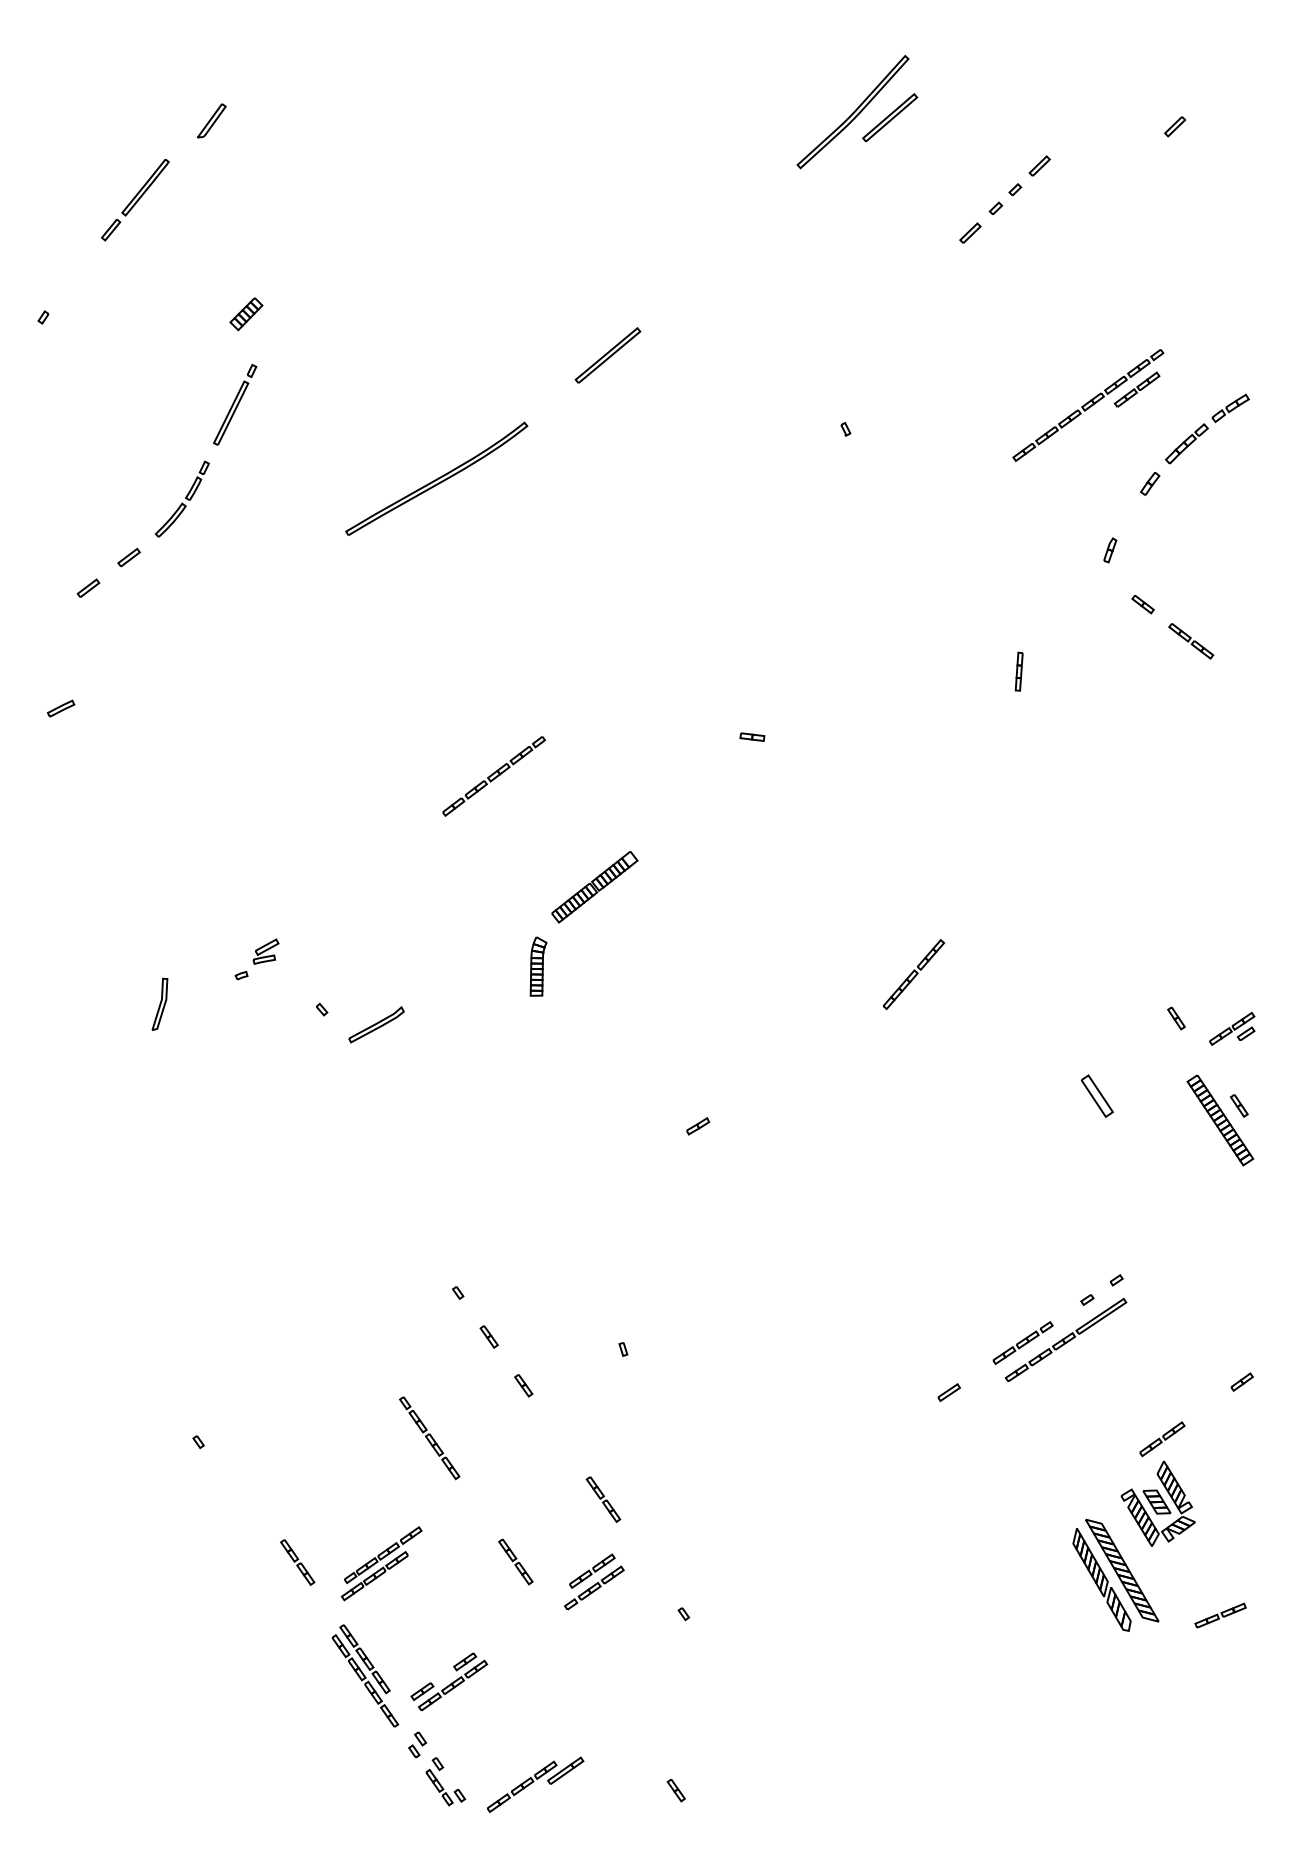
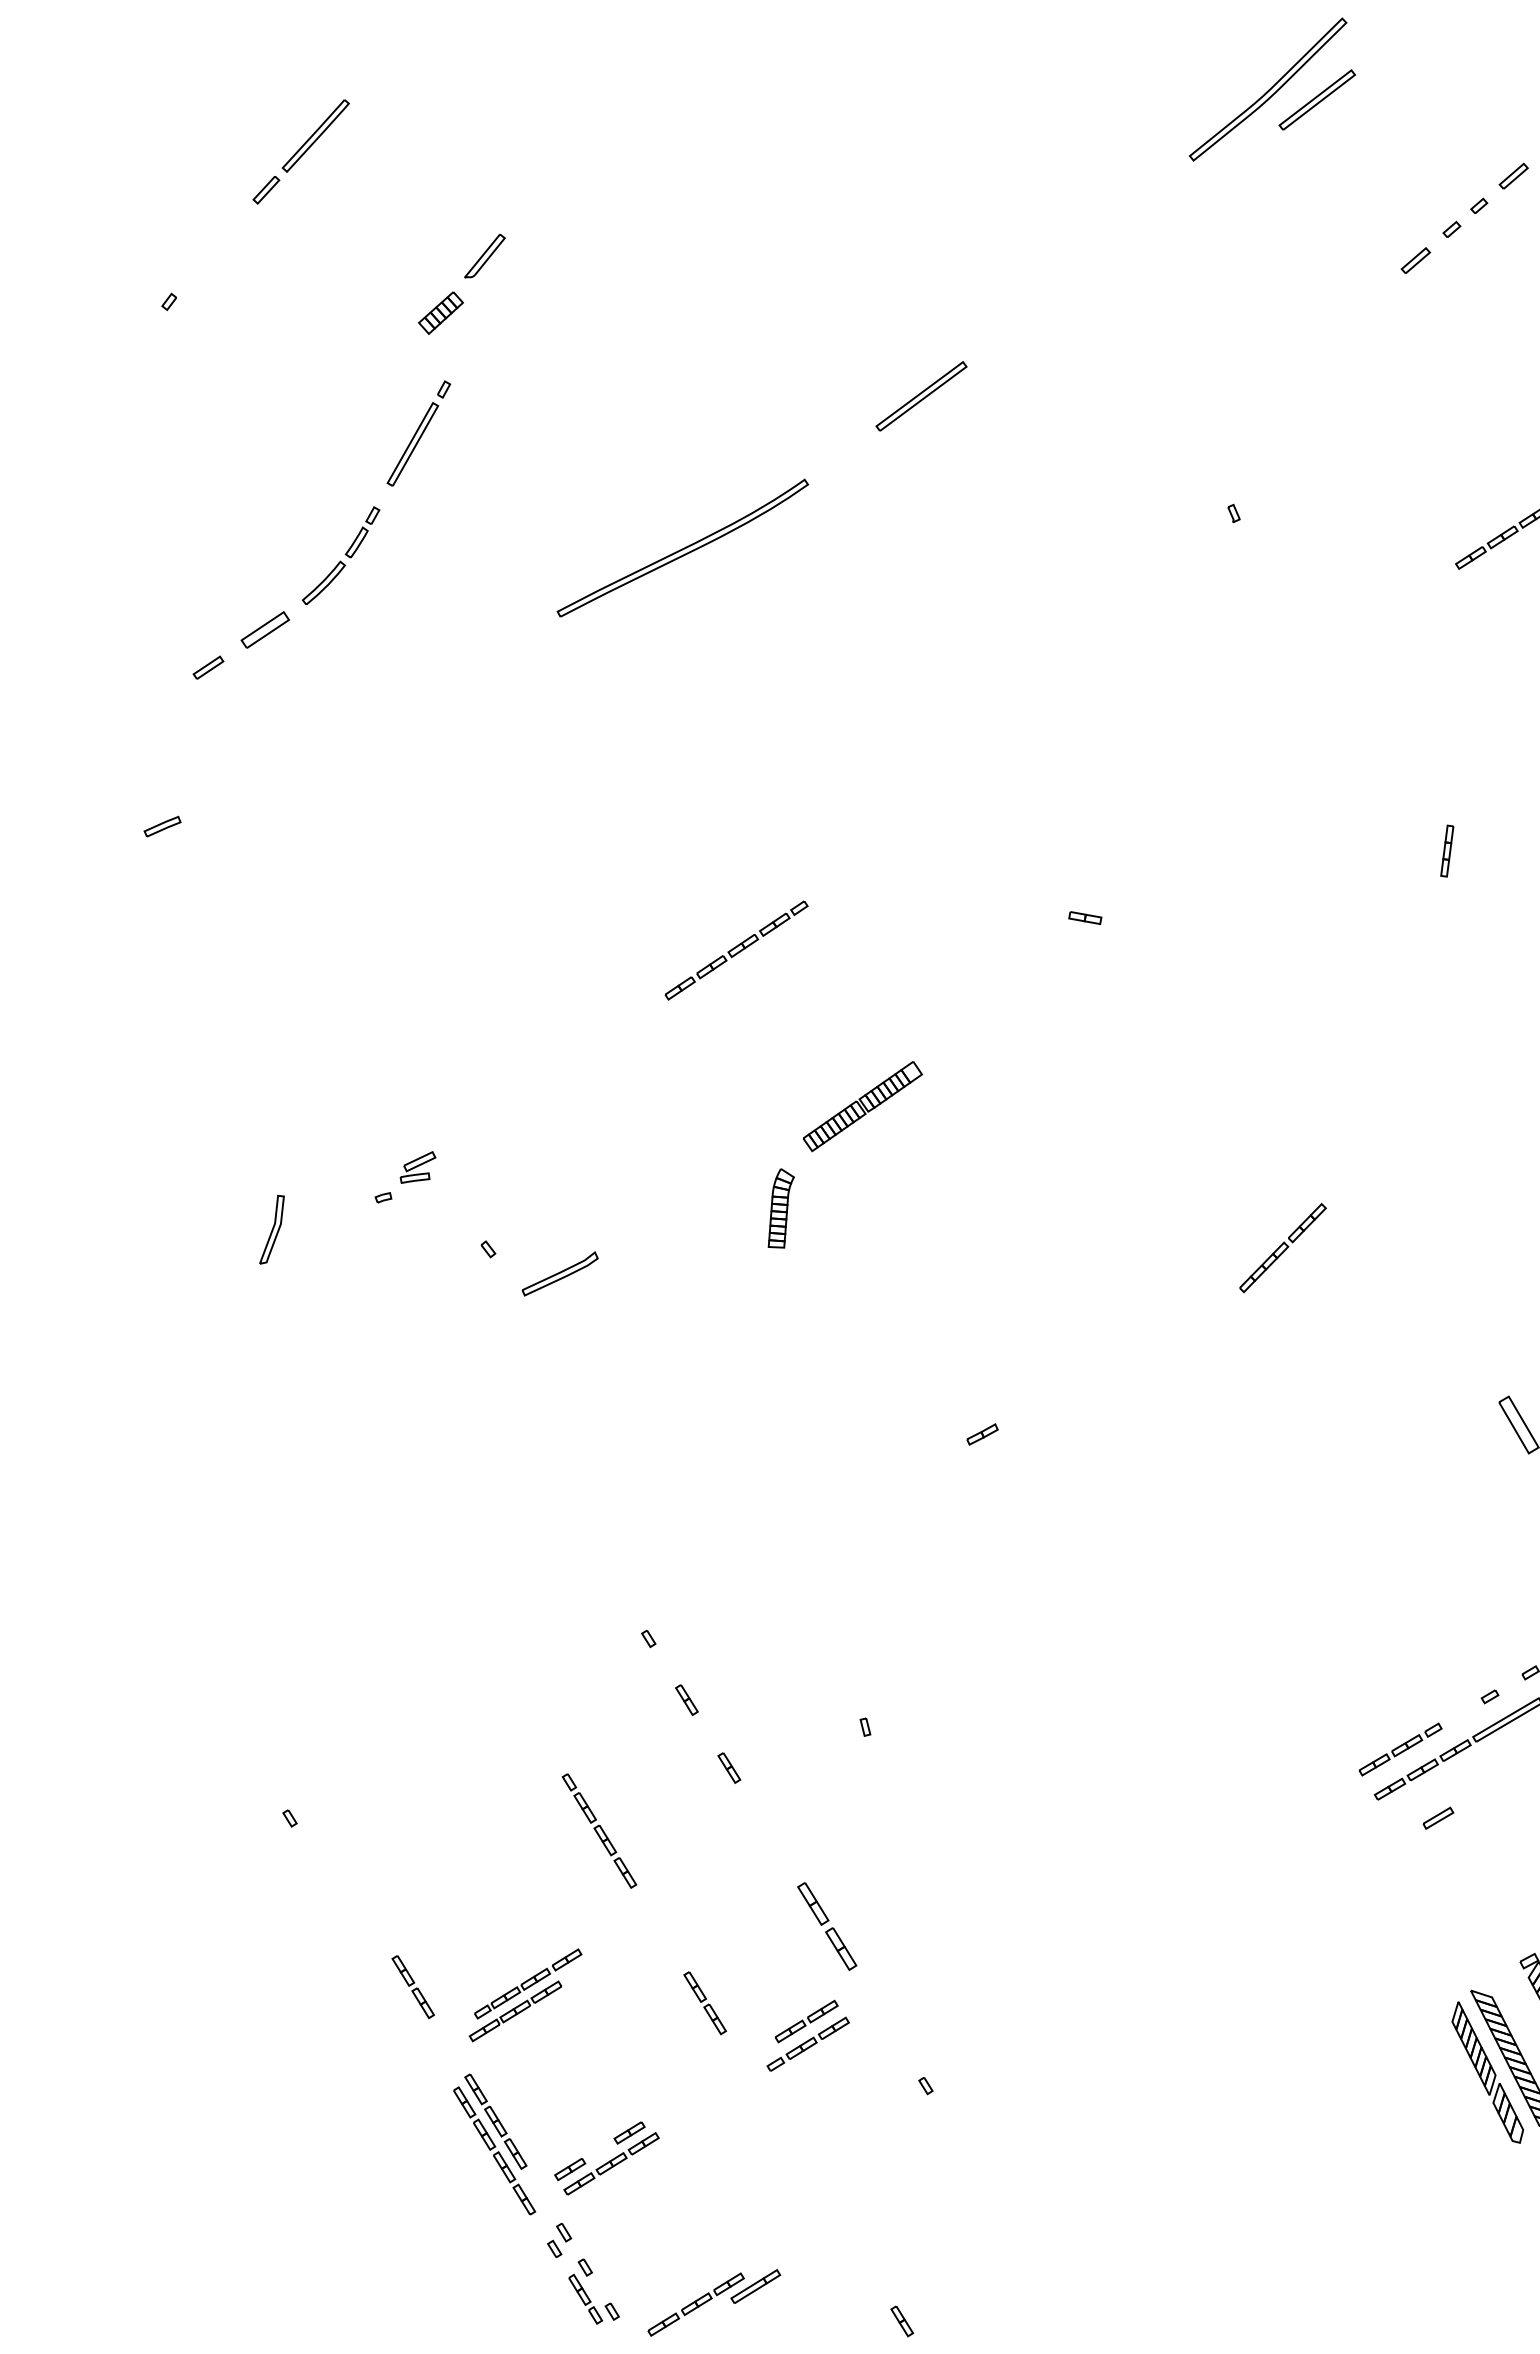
part: (211, 120) -> (484, 255), moved
part: (128, 557) -> (264, 629), size x1.6
part: (948, 1392) -> (1437, 1818), moved
part: (603, 1499) -> (827, 1926), size x1.4

